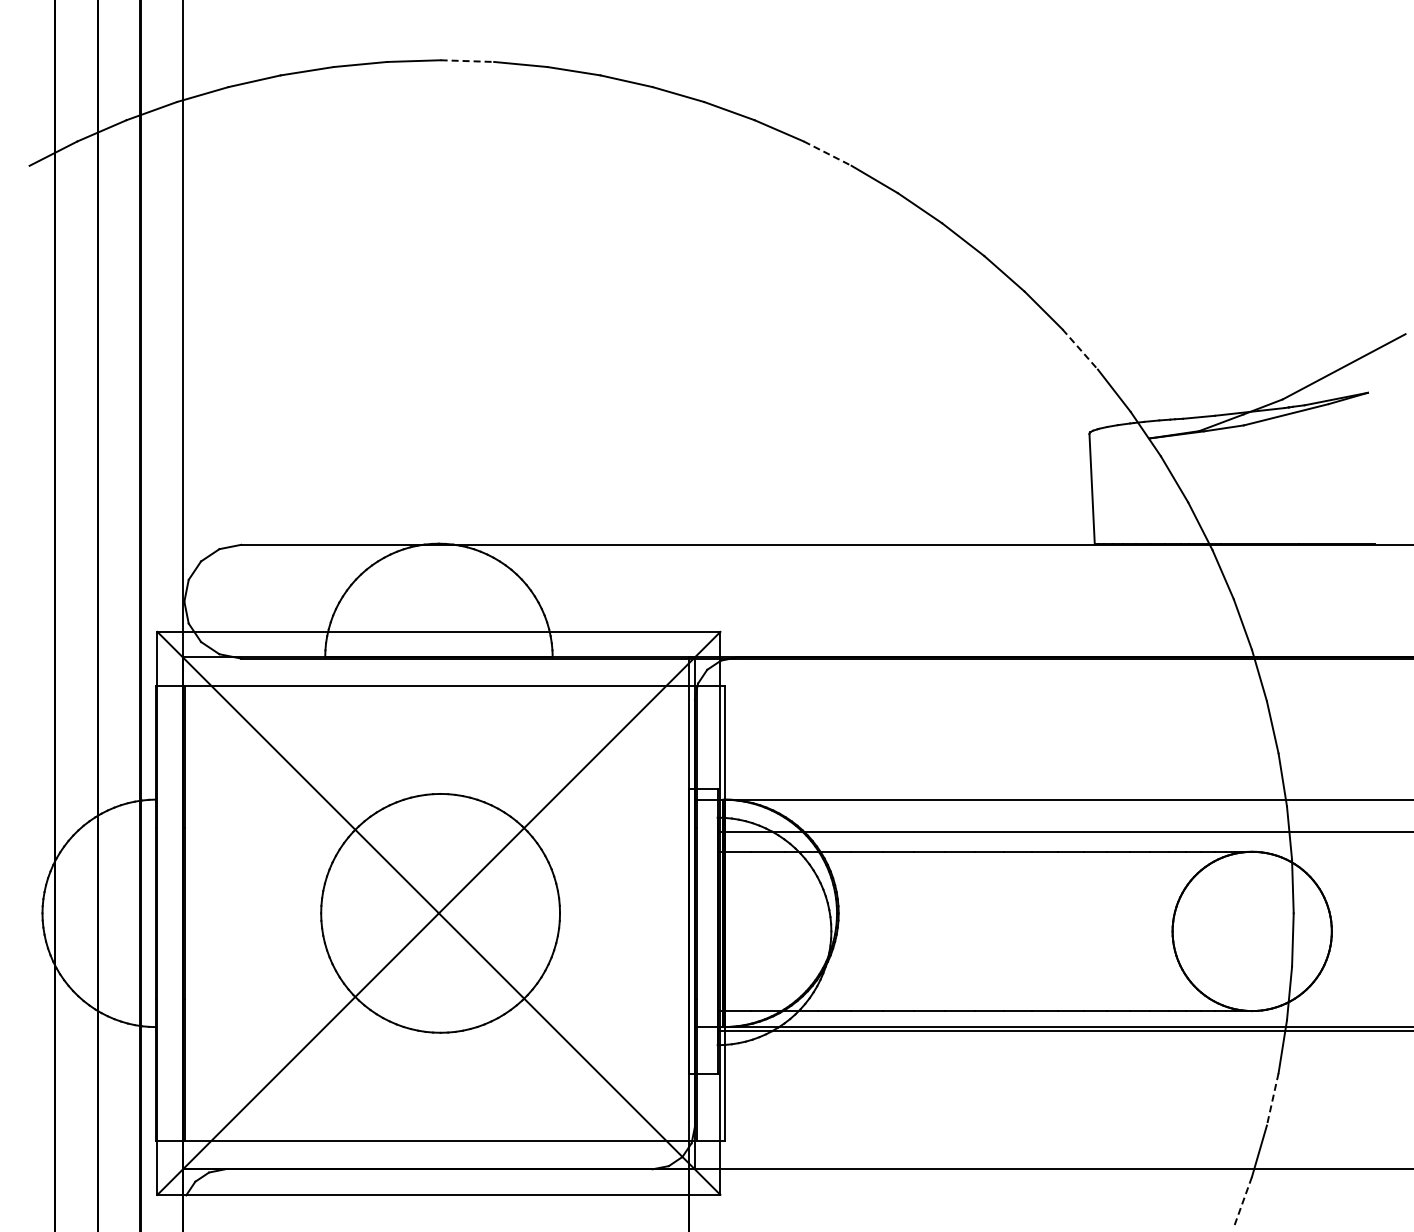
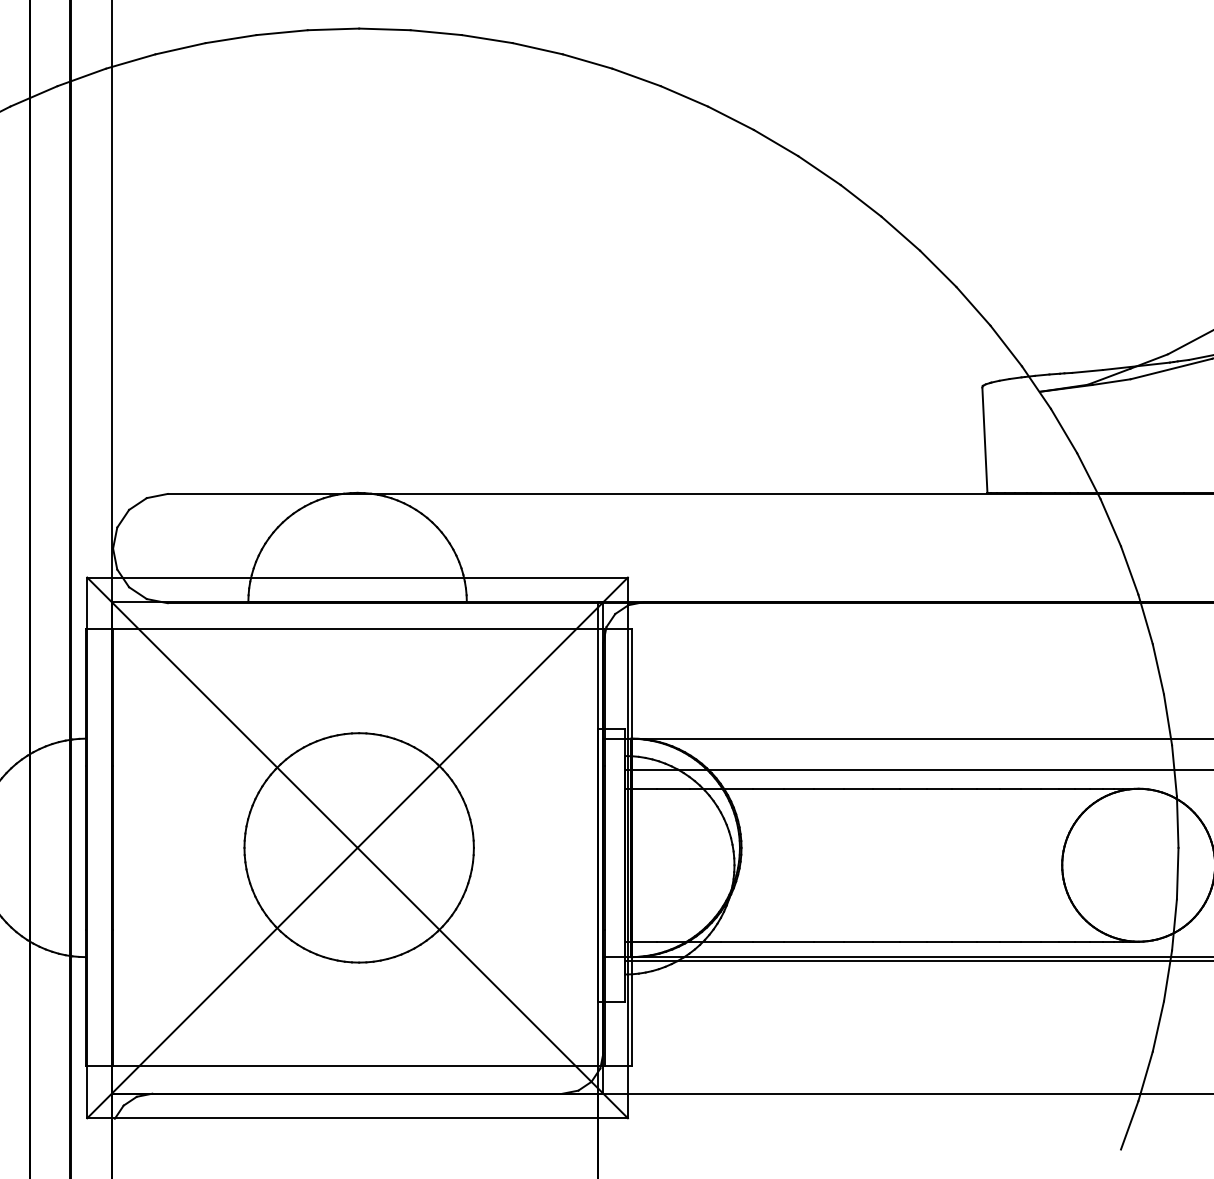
line: (467, 61) -> (385, 29), dashed -> solid
line: (827, 153) -> (730, 118), dashed -> solid
line: (1080, 349) -> (973, 306), dashed -> solid
line: (1272, 1099) -> (1158, 1026), dashed -> solid
line: (1242, 1202) -> (1129, 1125), dashed -> solid

